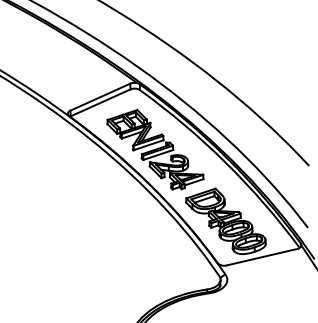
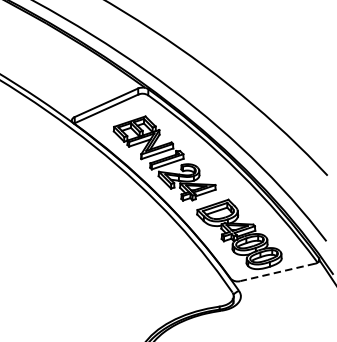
line: (261, 257) -> (277, 272), solid -> dashed

